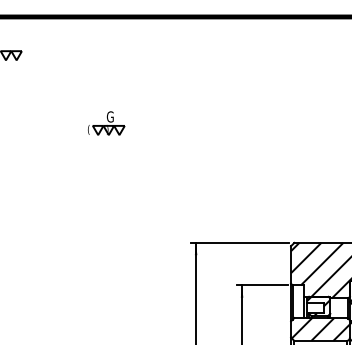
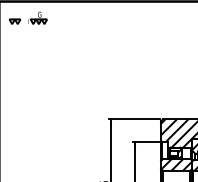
part: (106, 122) -> (37, 17), moved

